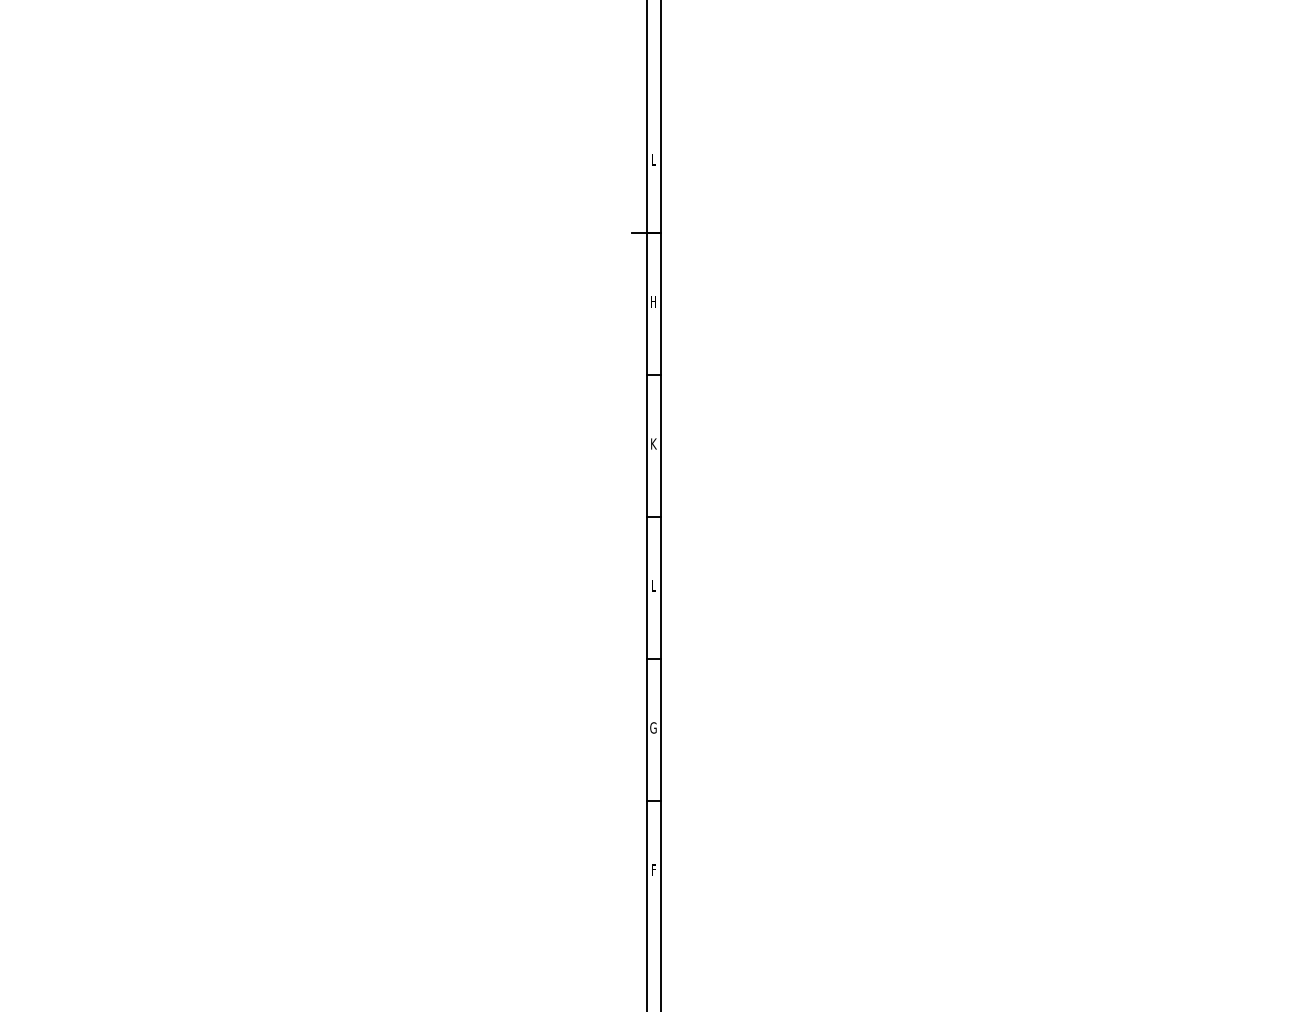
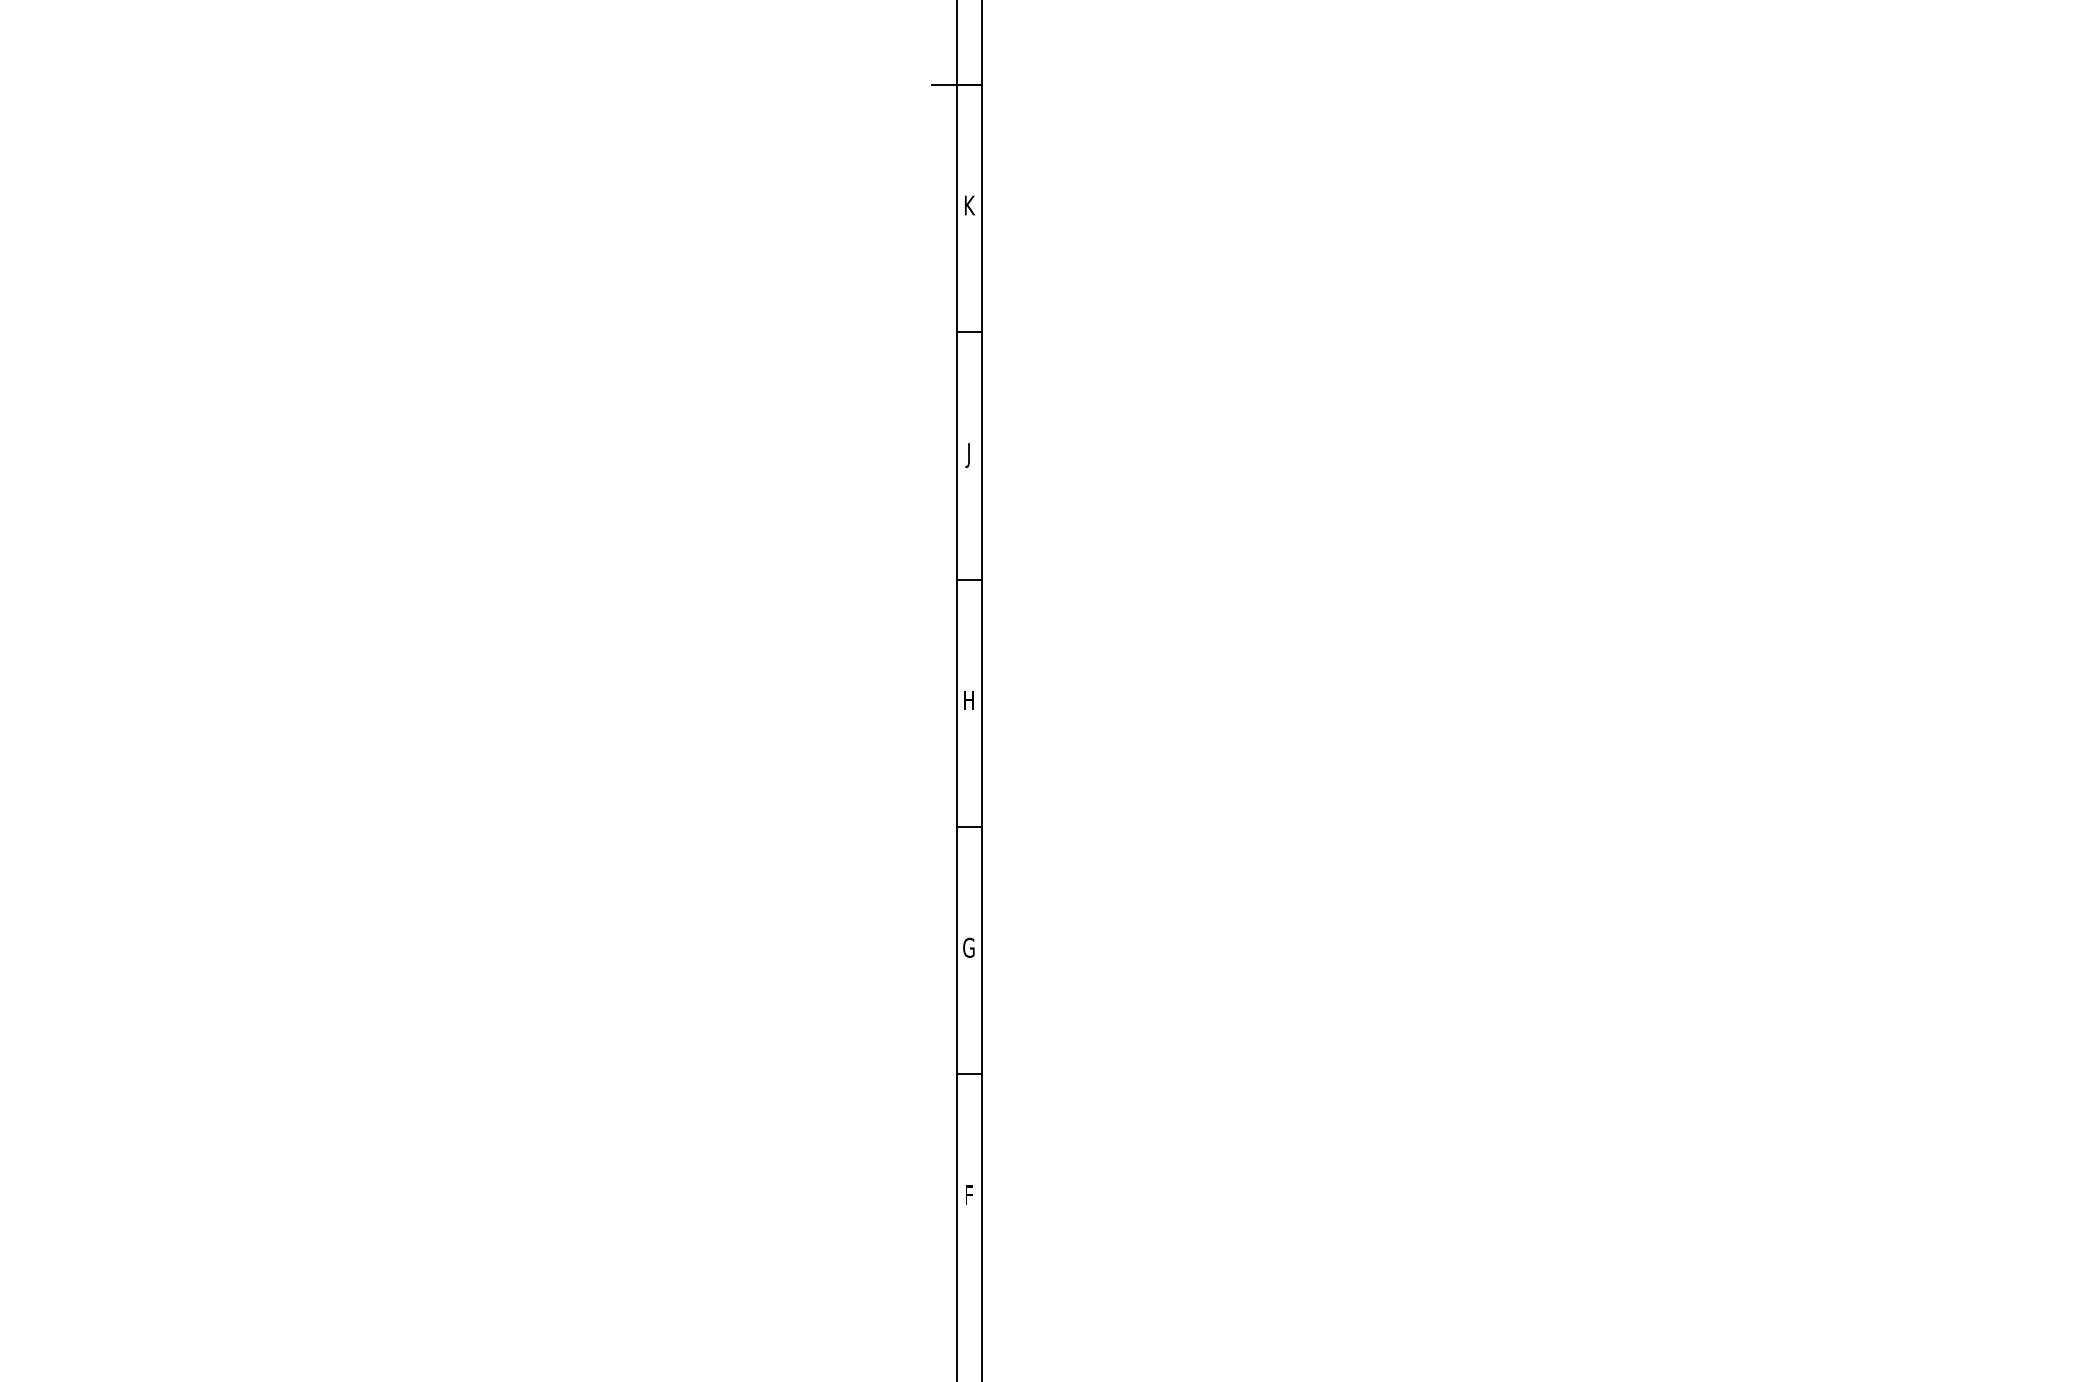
text: (653, 301) -> (968, 204), H -> K
text: (653, 445) -> (968, 455), K -> J
text: (653, 585) -> (968, 699), L -> H

